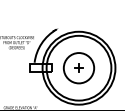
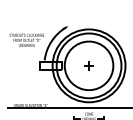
circle: (78, 67) -> (88, 65), size x1.6

